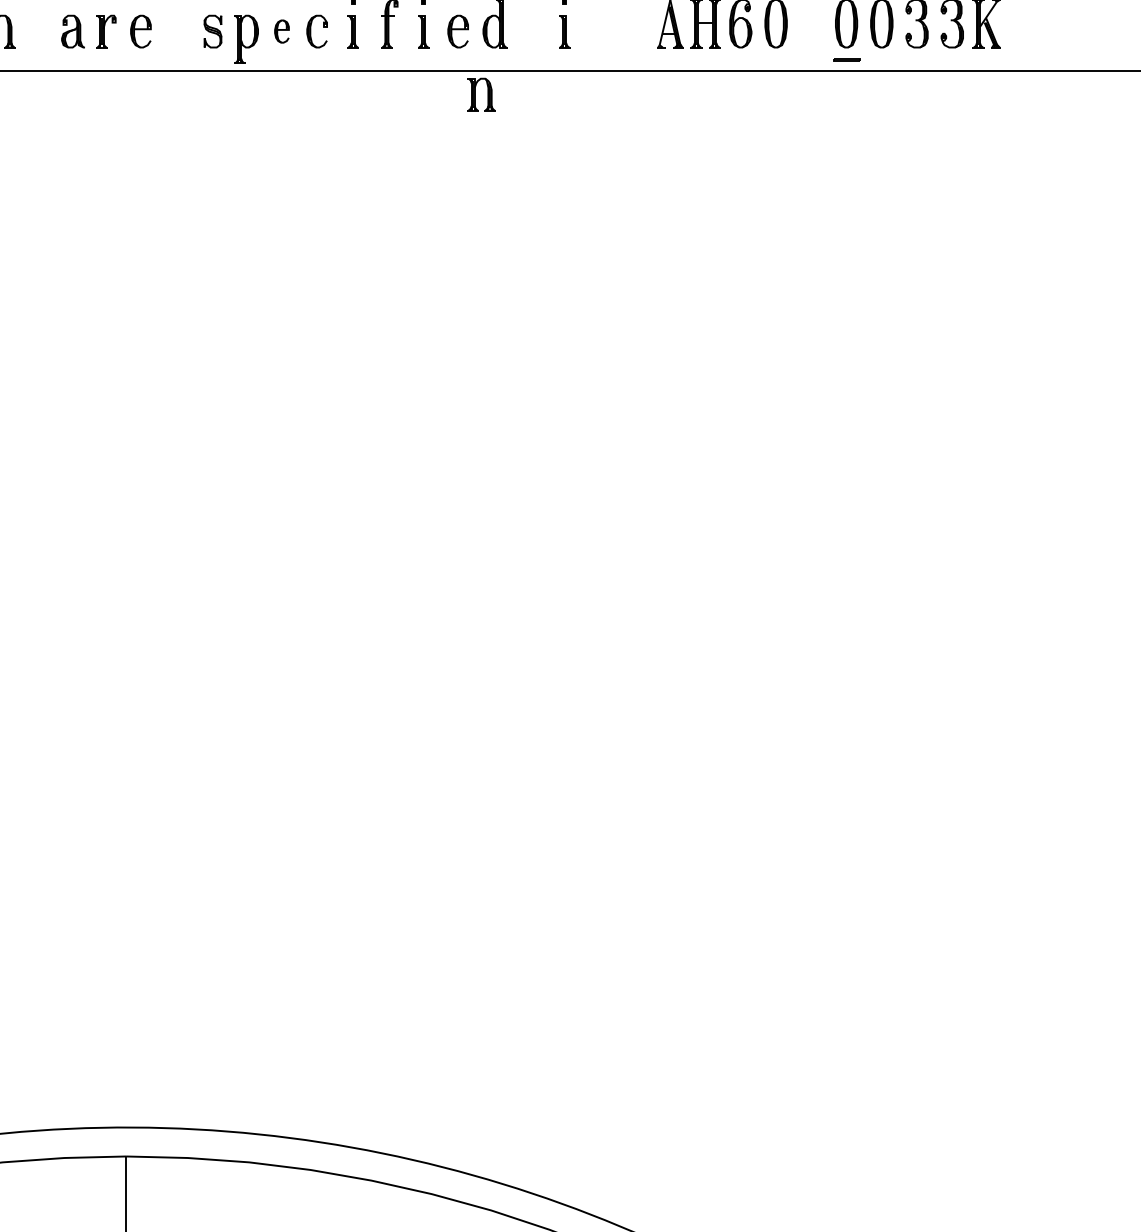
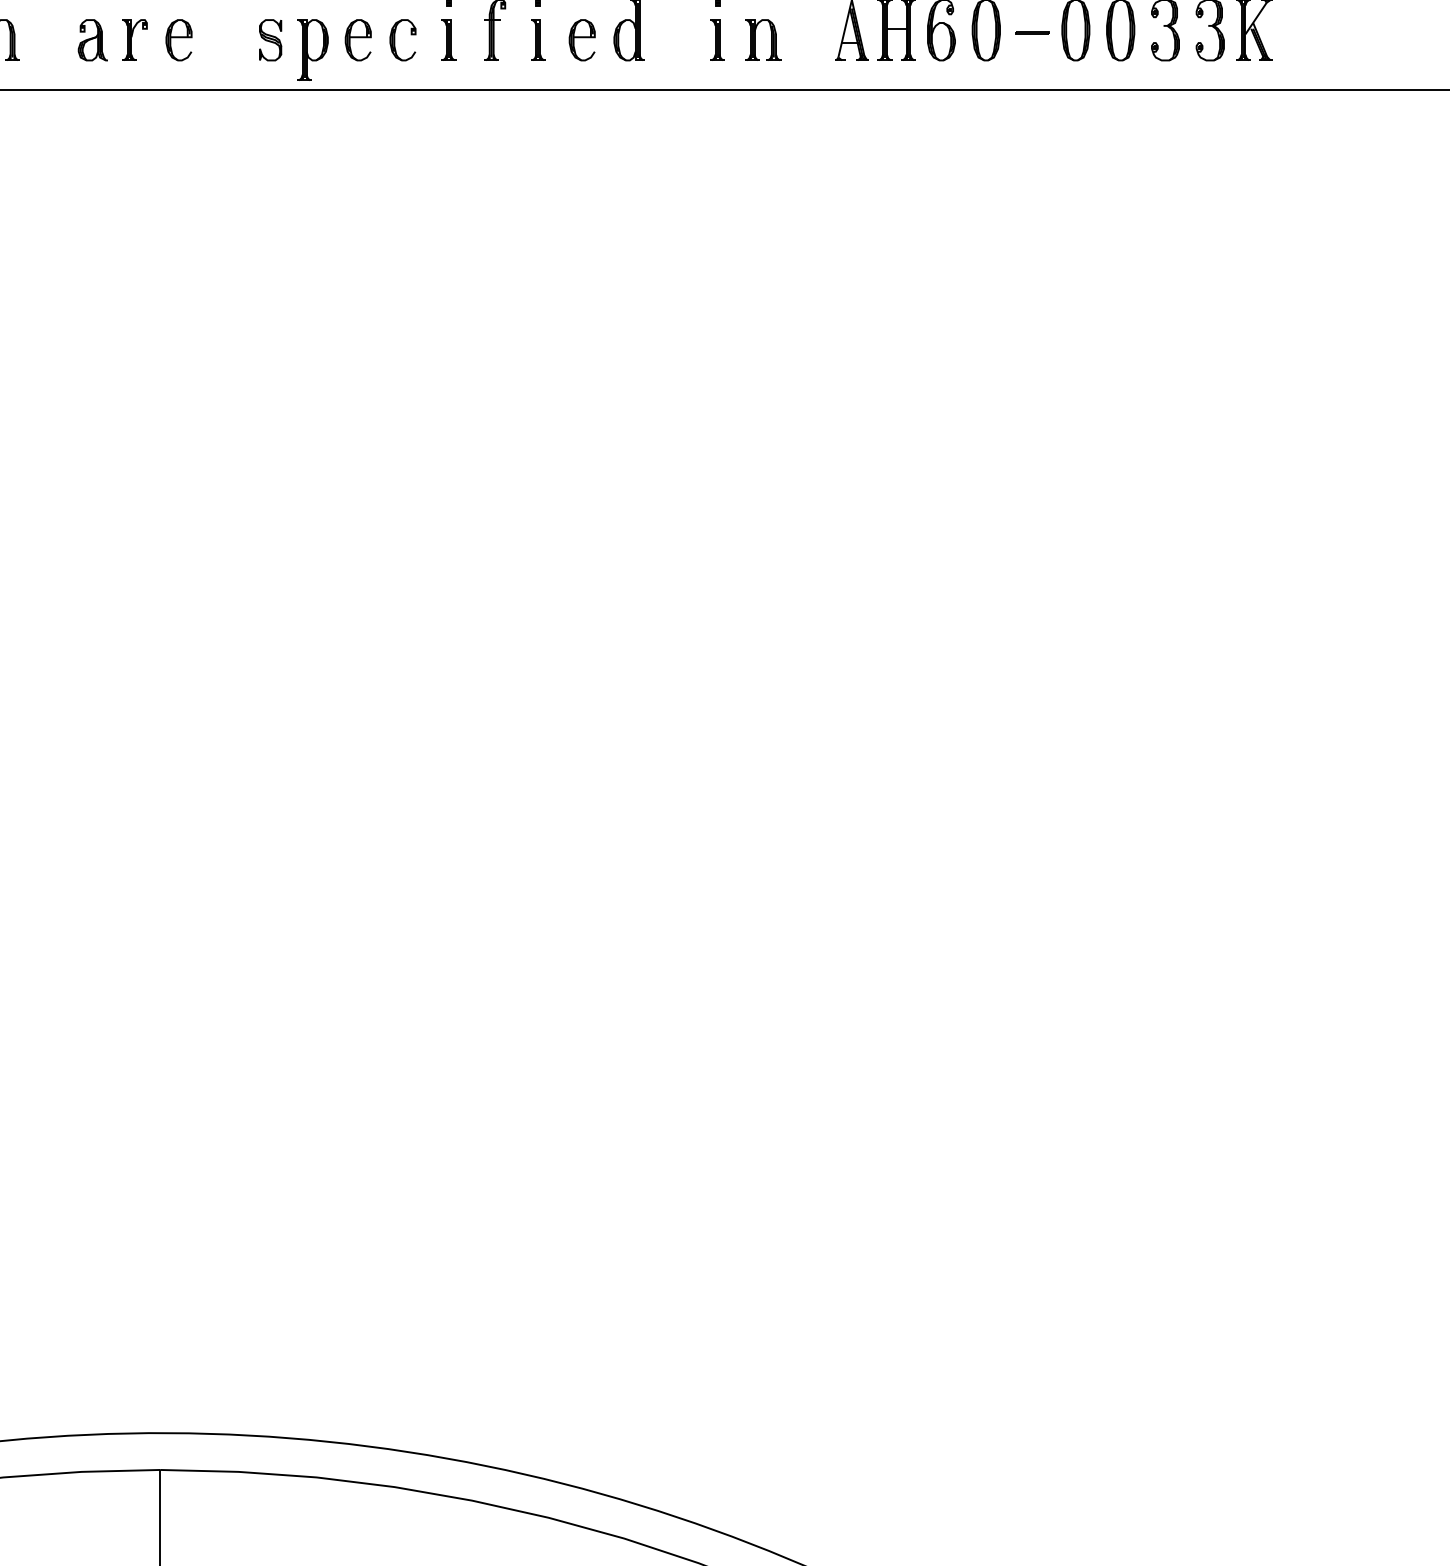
part: (281, 31) -> (357, 40), size x1.43
line: (846, 59) -> (1031, 32), moved
part: (481, 94) -> (763, 40), moved

